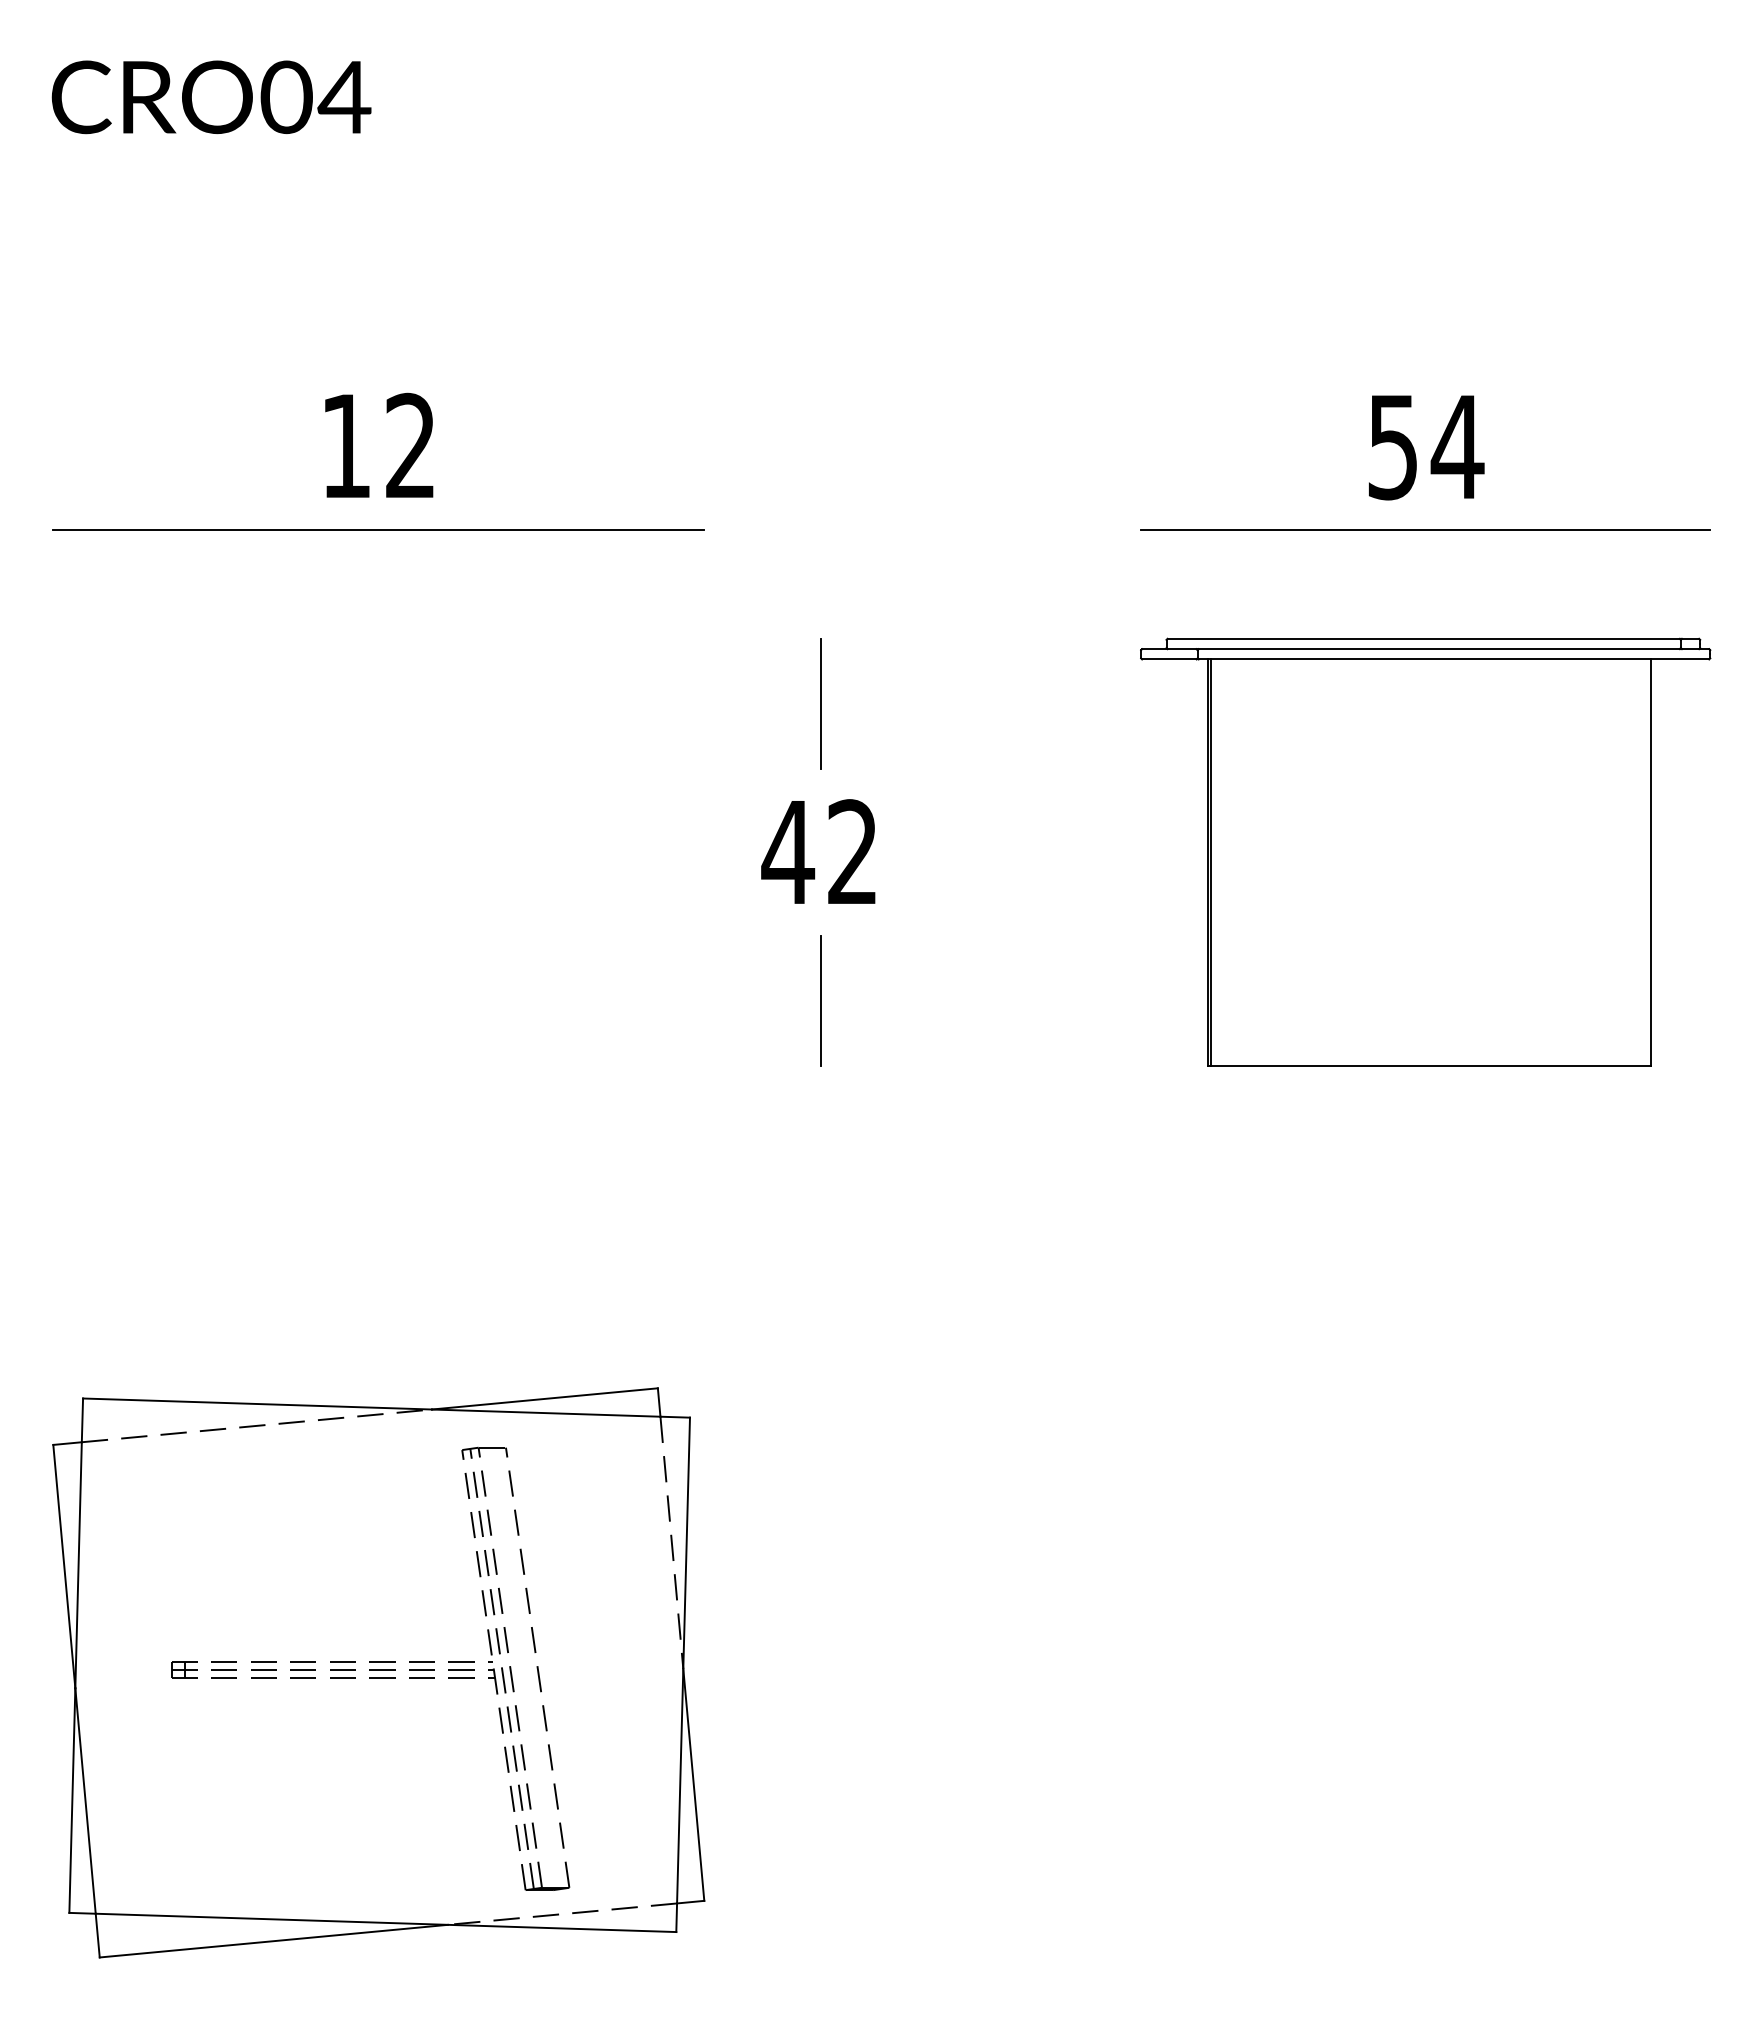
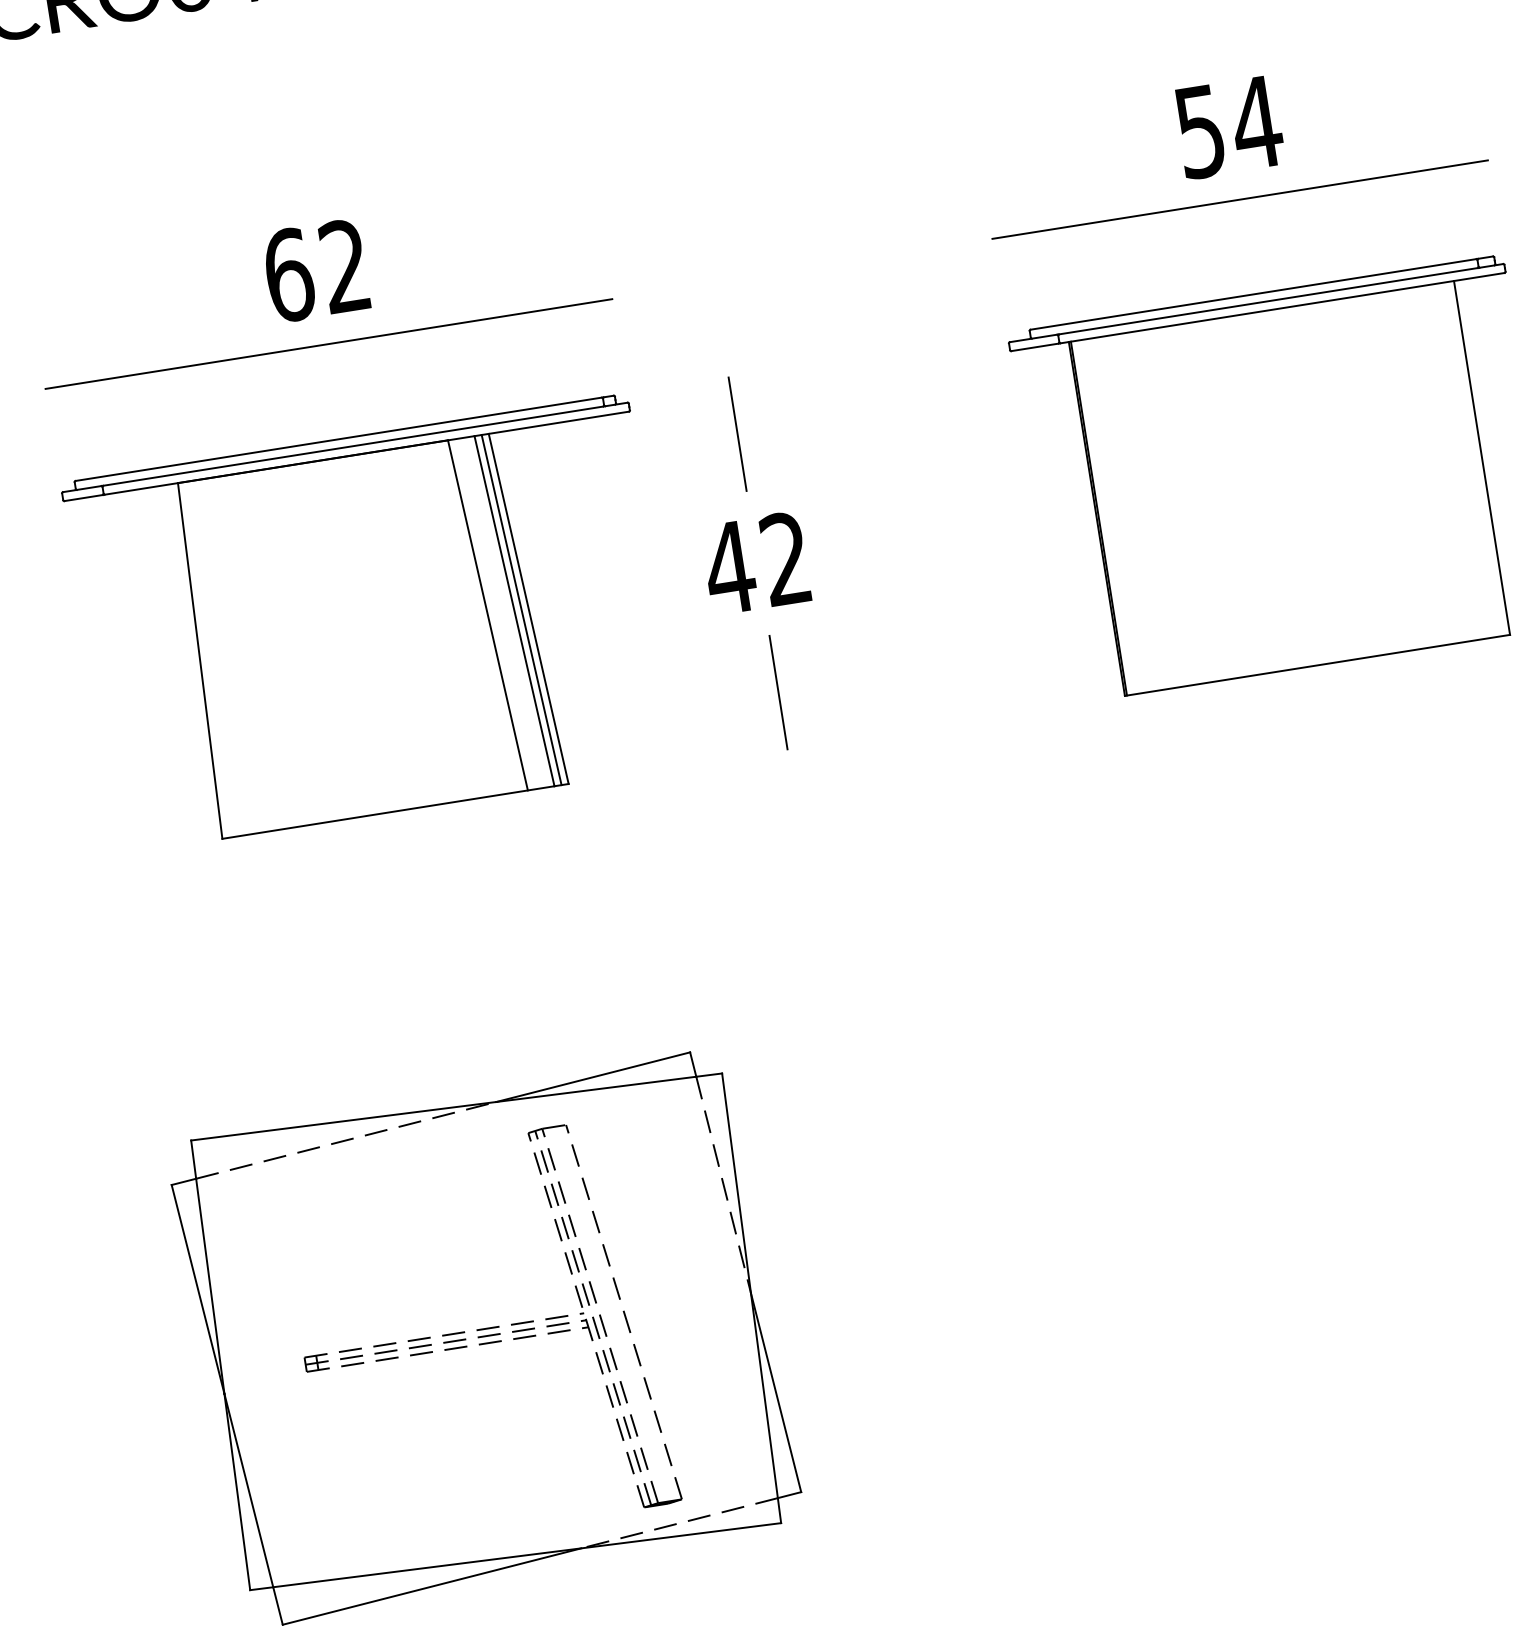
text: (346, 445) -> (289, 274), 12 -> 62
part: (378, 851) -> (372, 623), added

